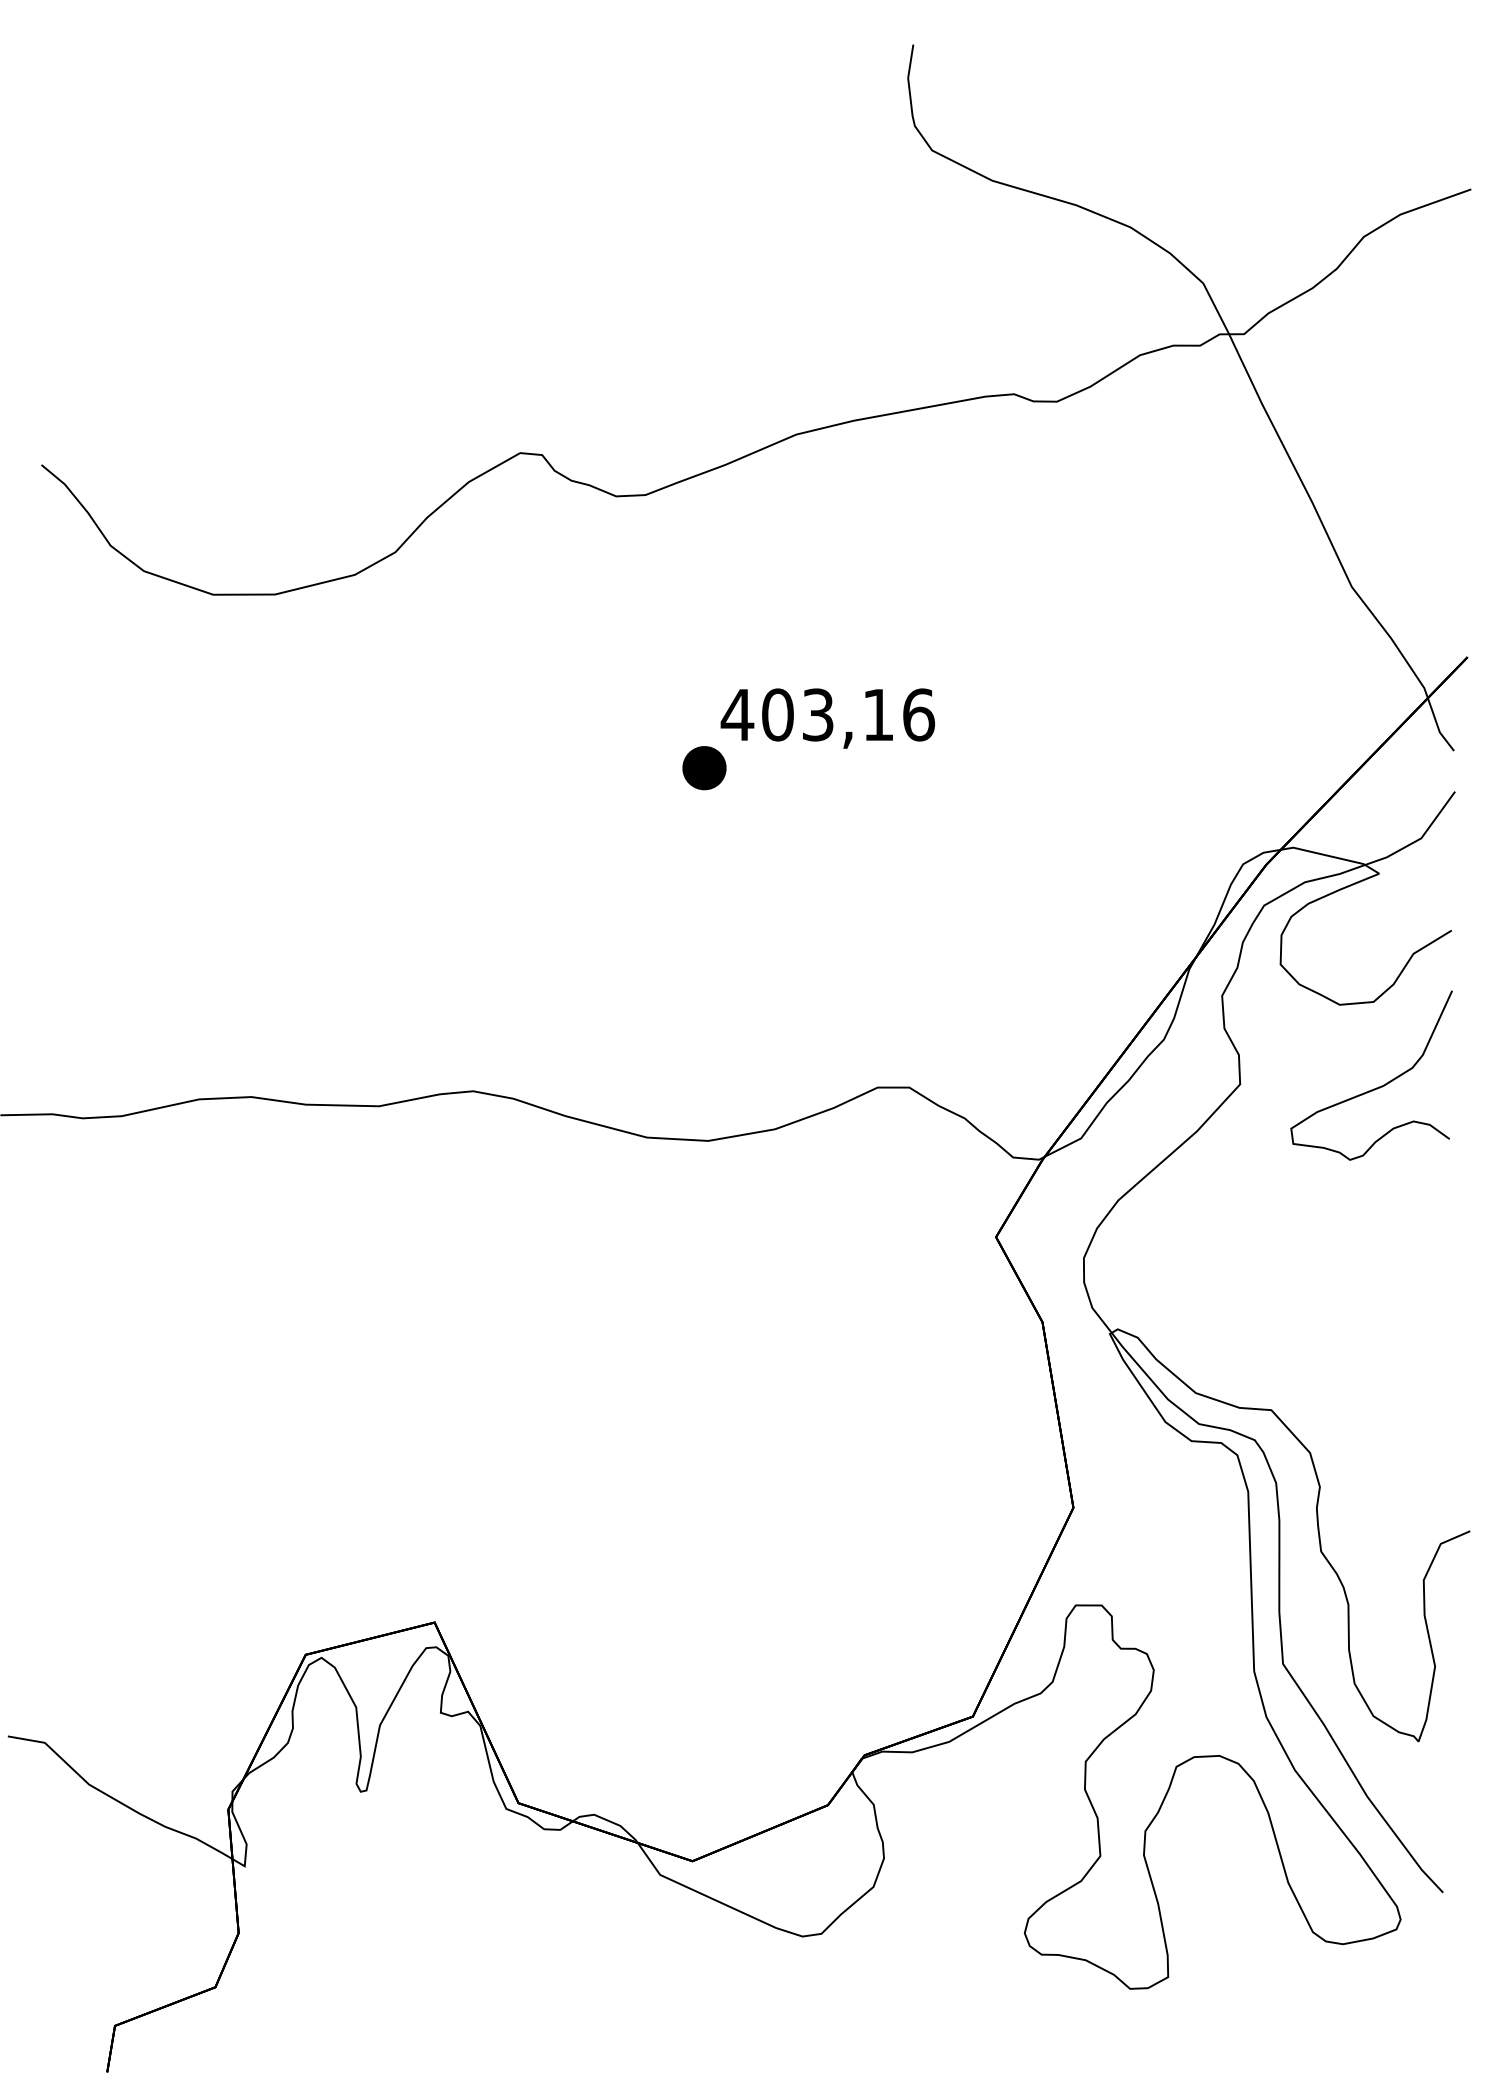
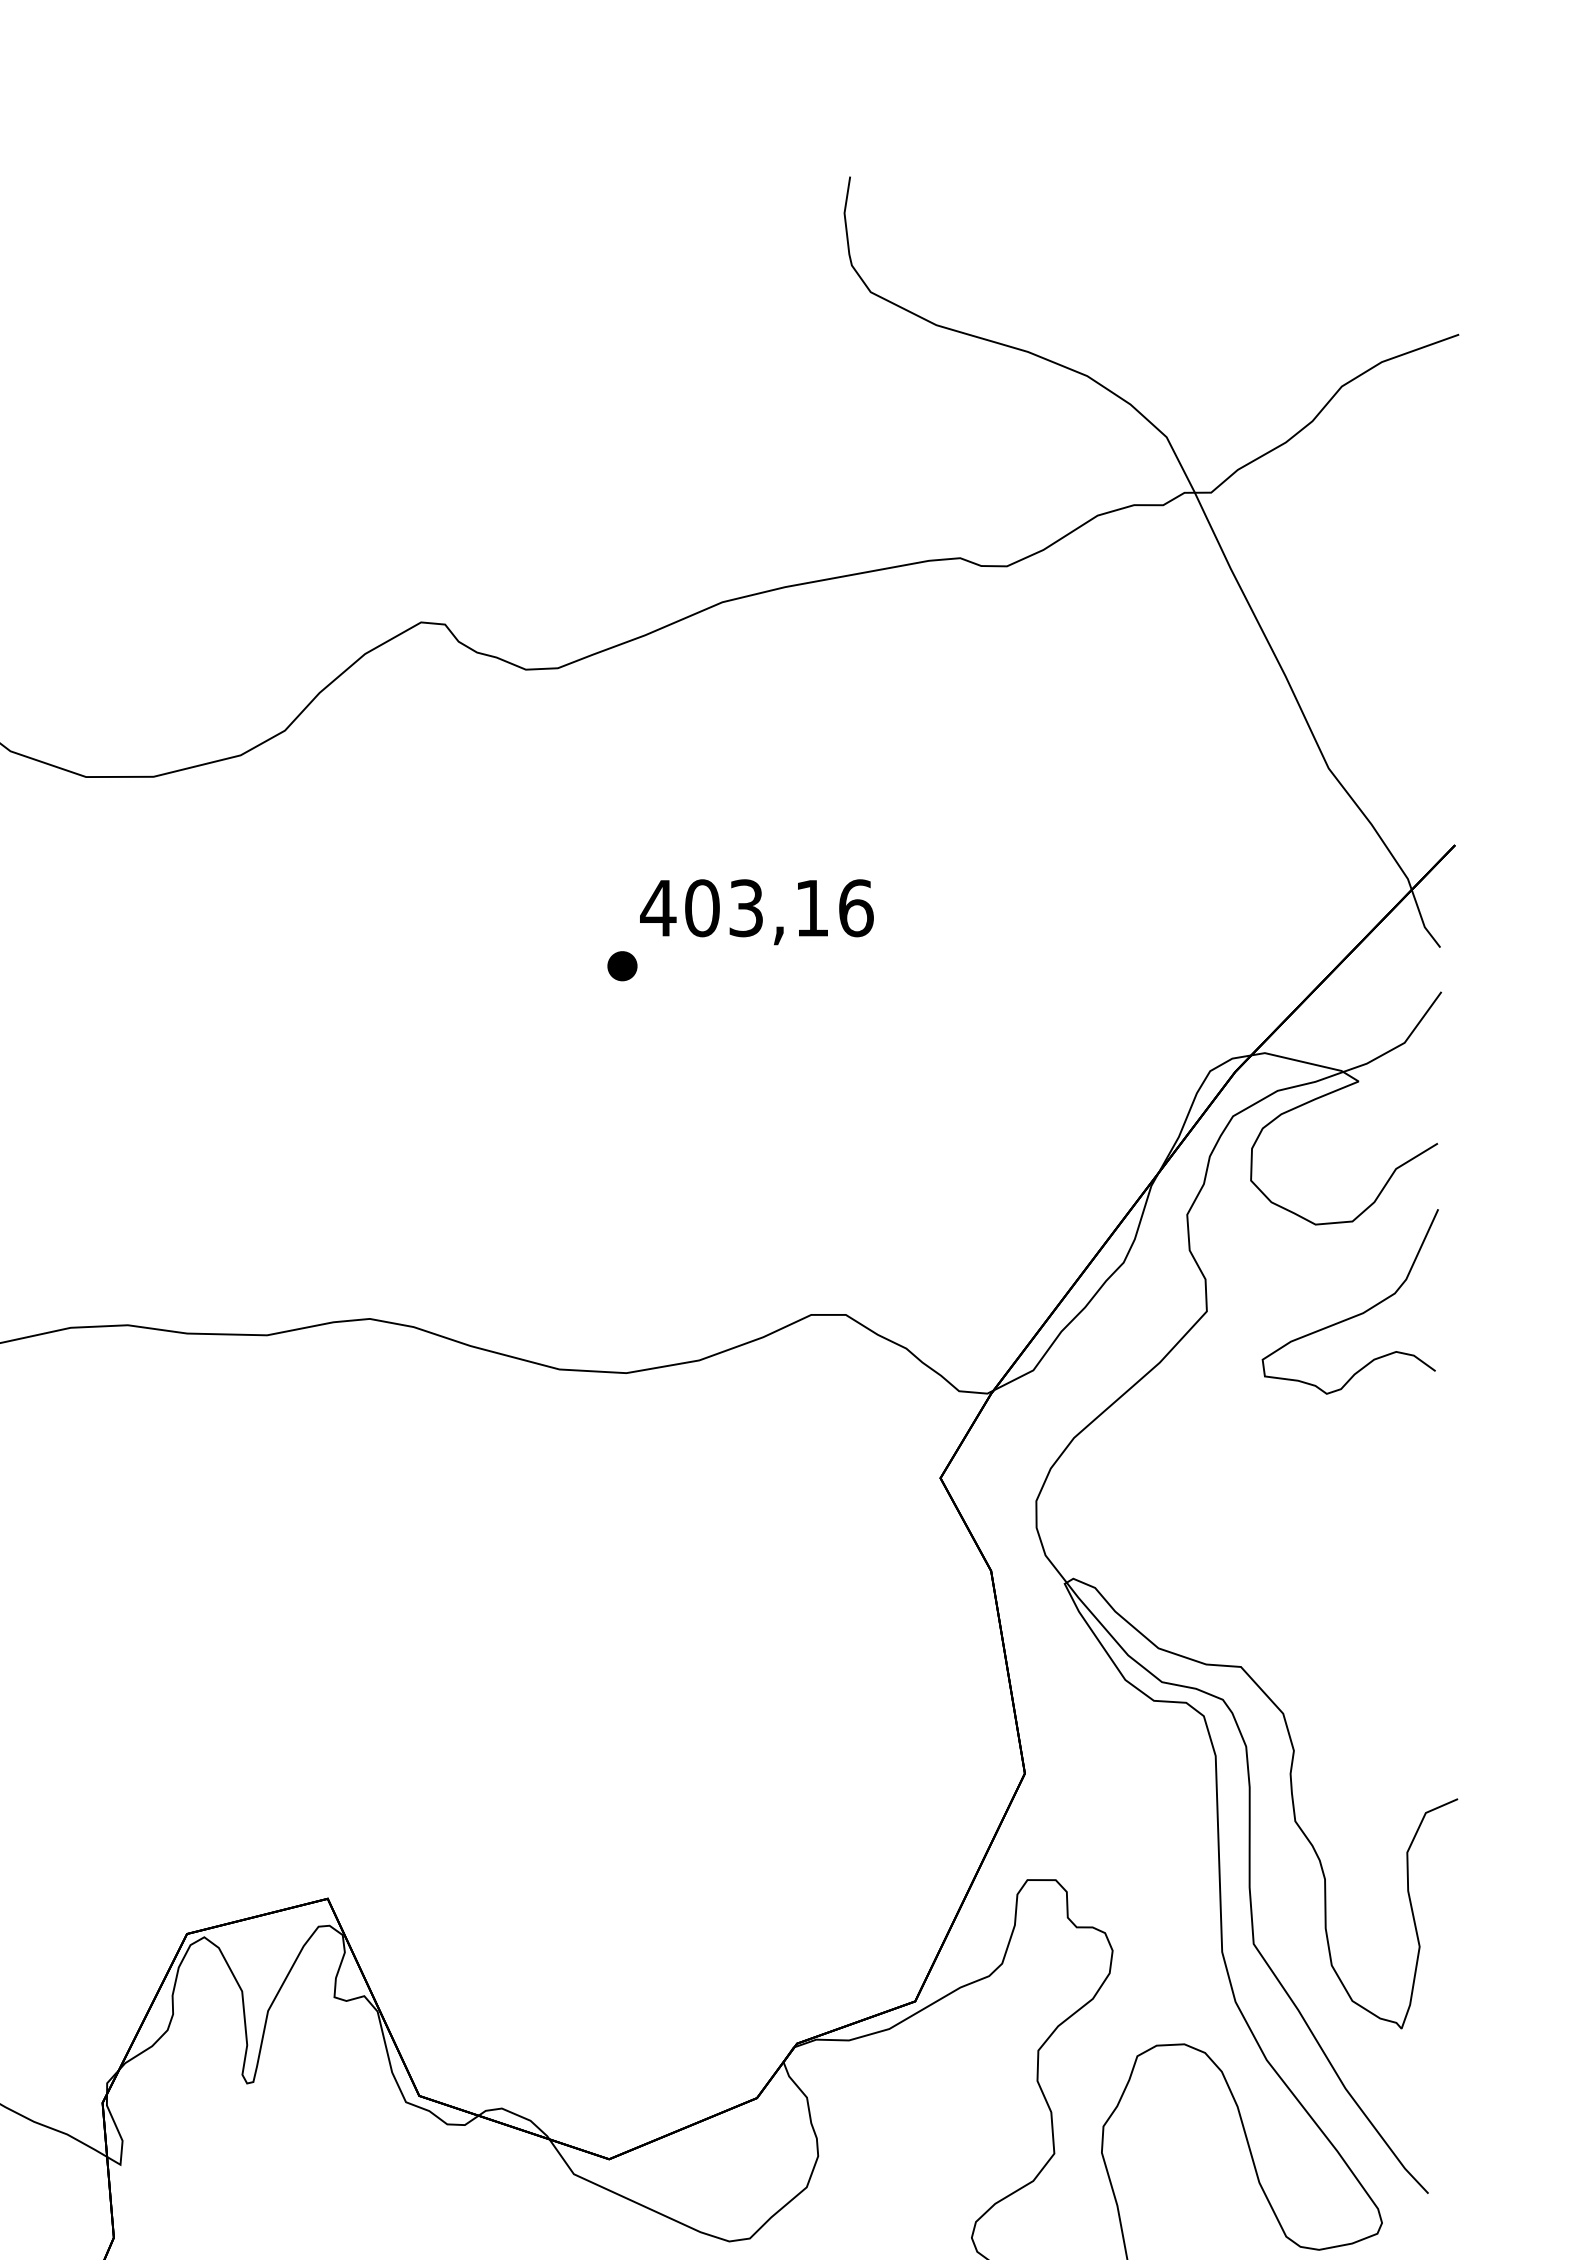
part: (704, 767) -> (622, 965), size x0.62

